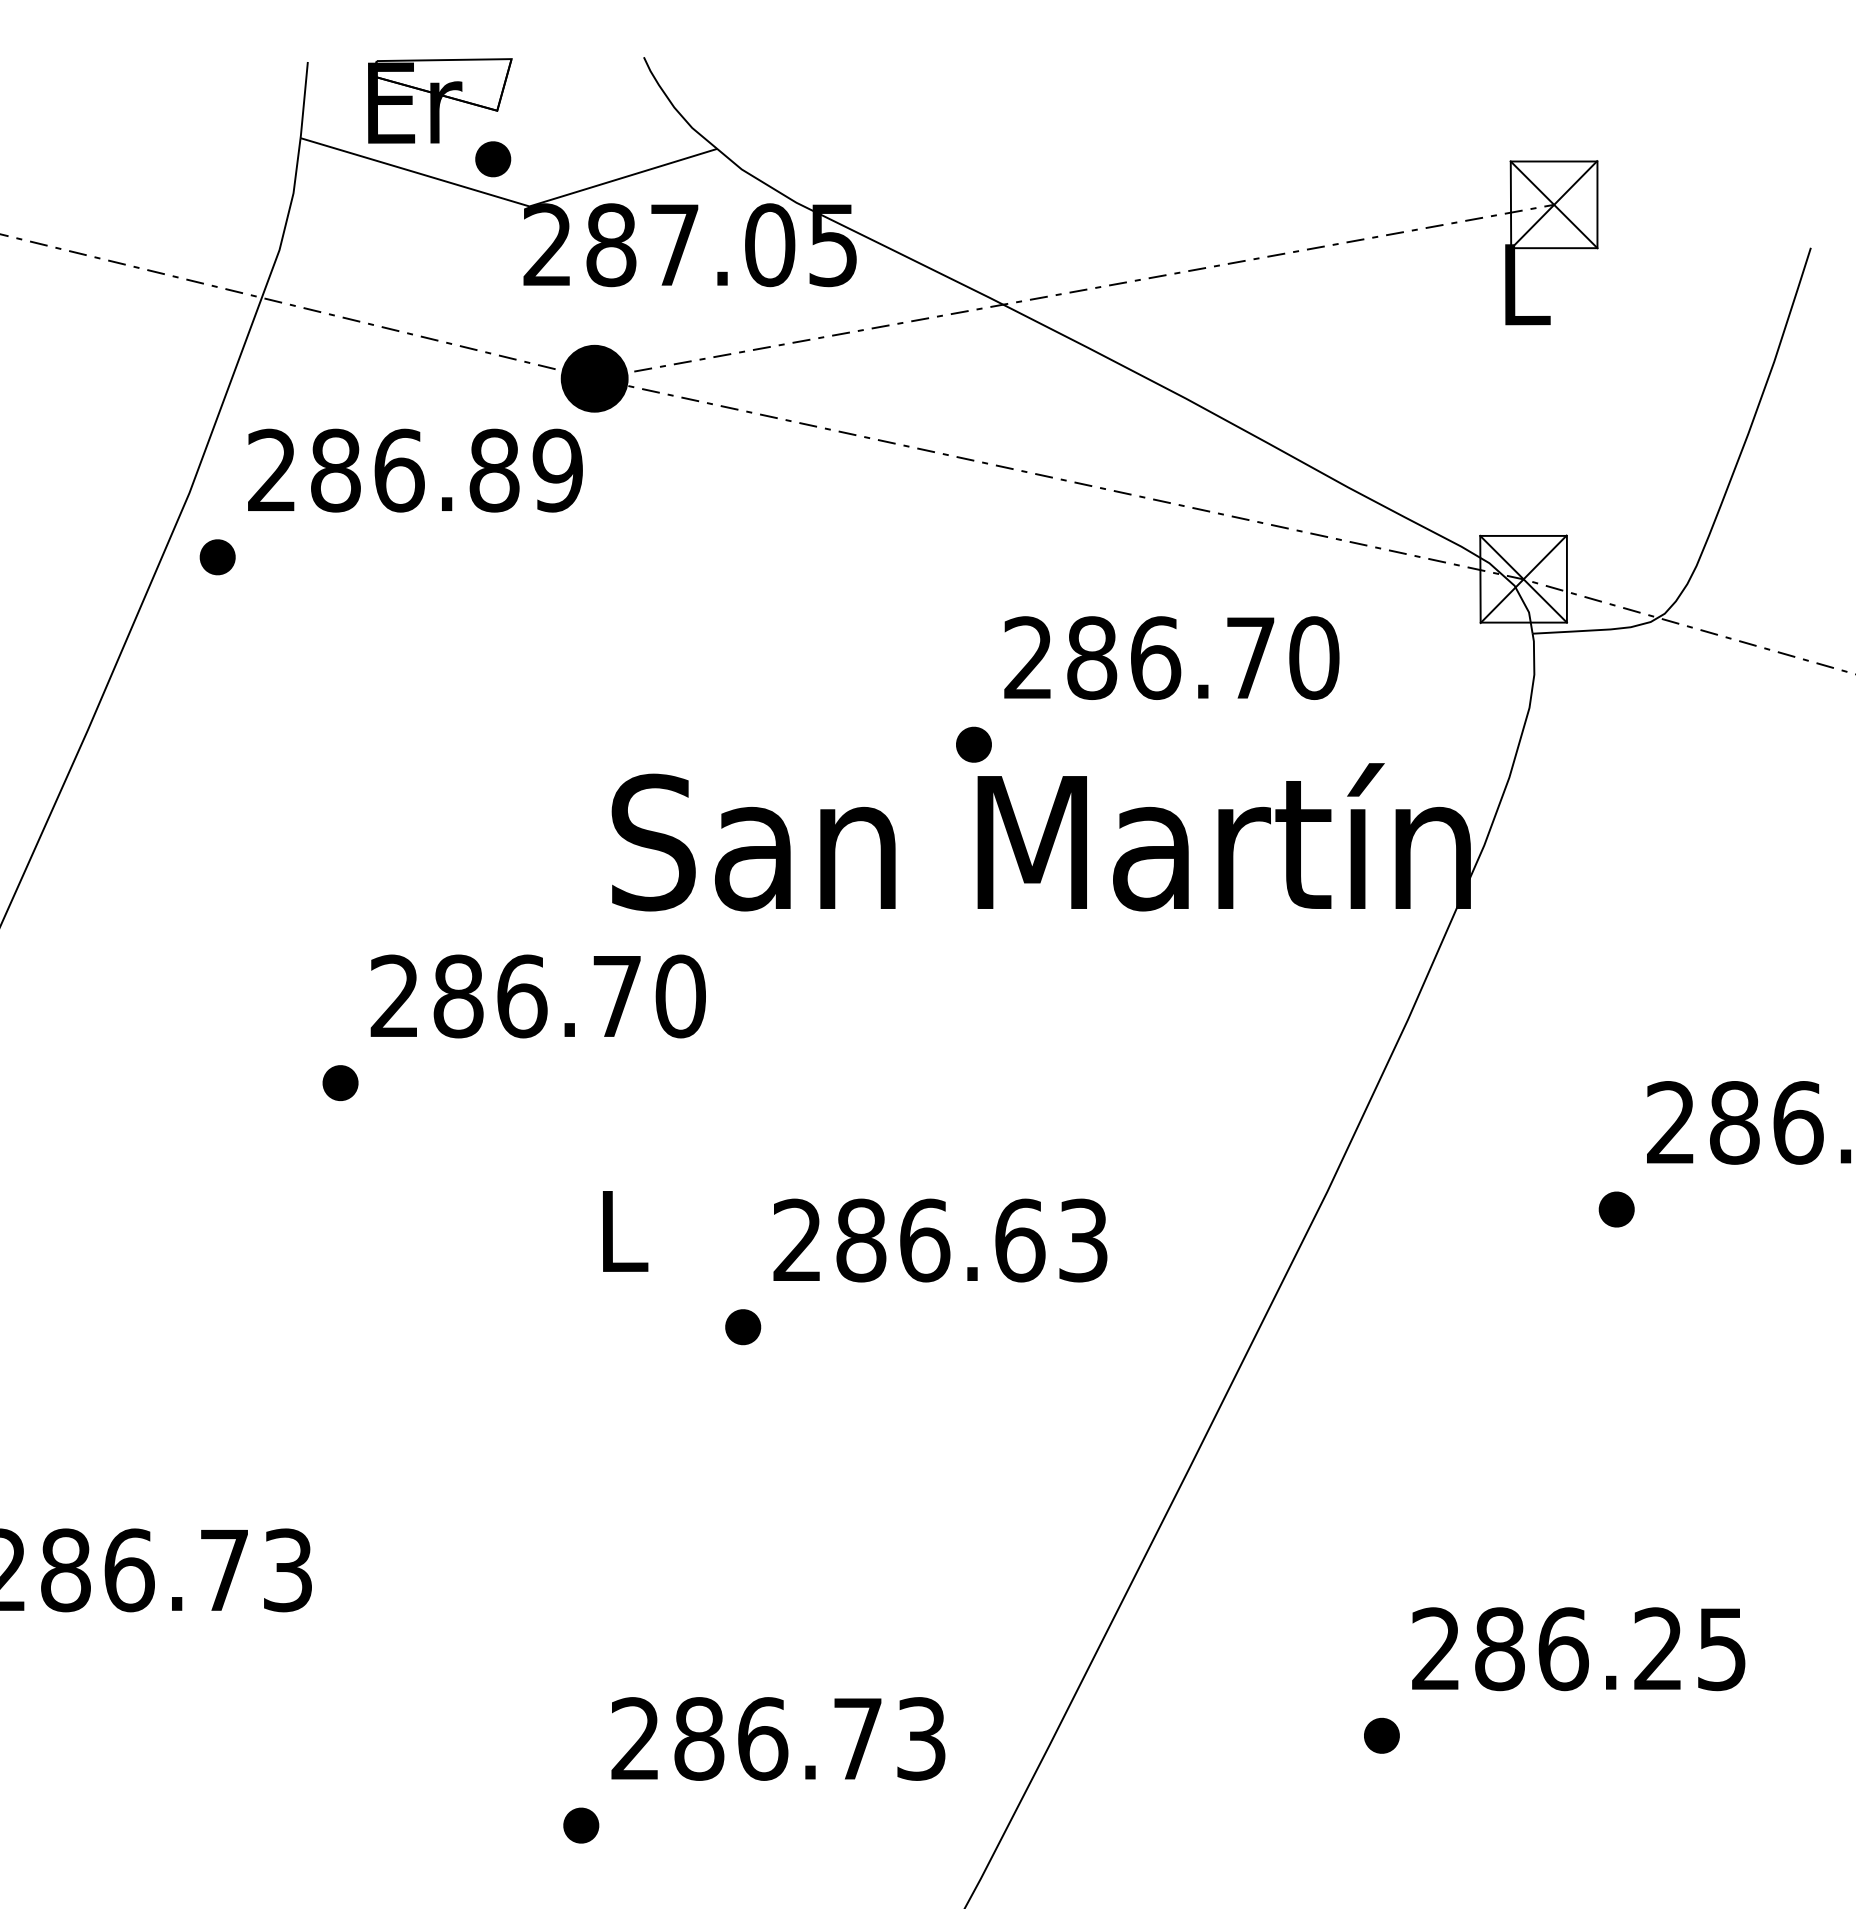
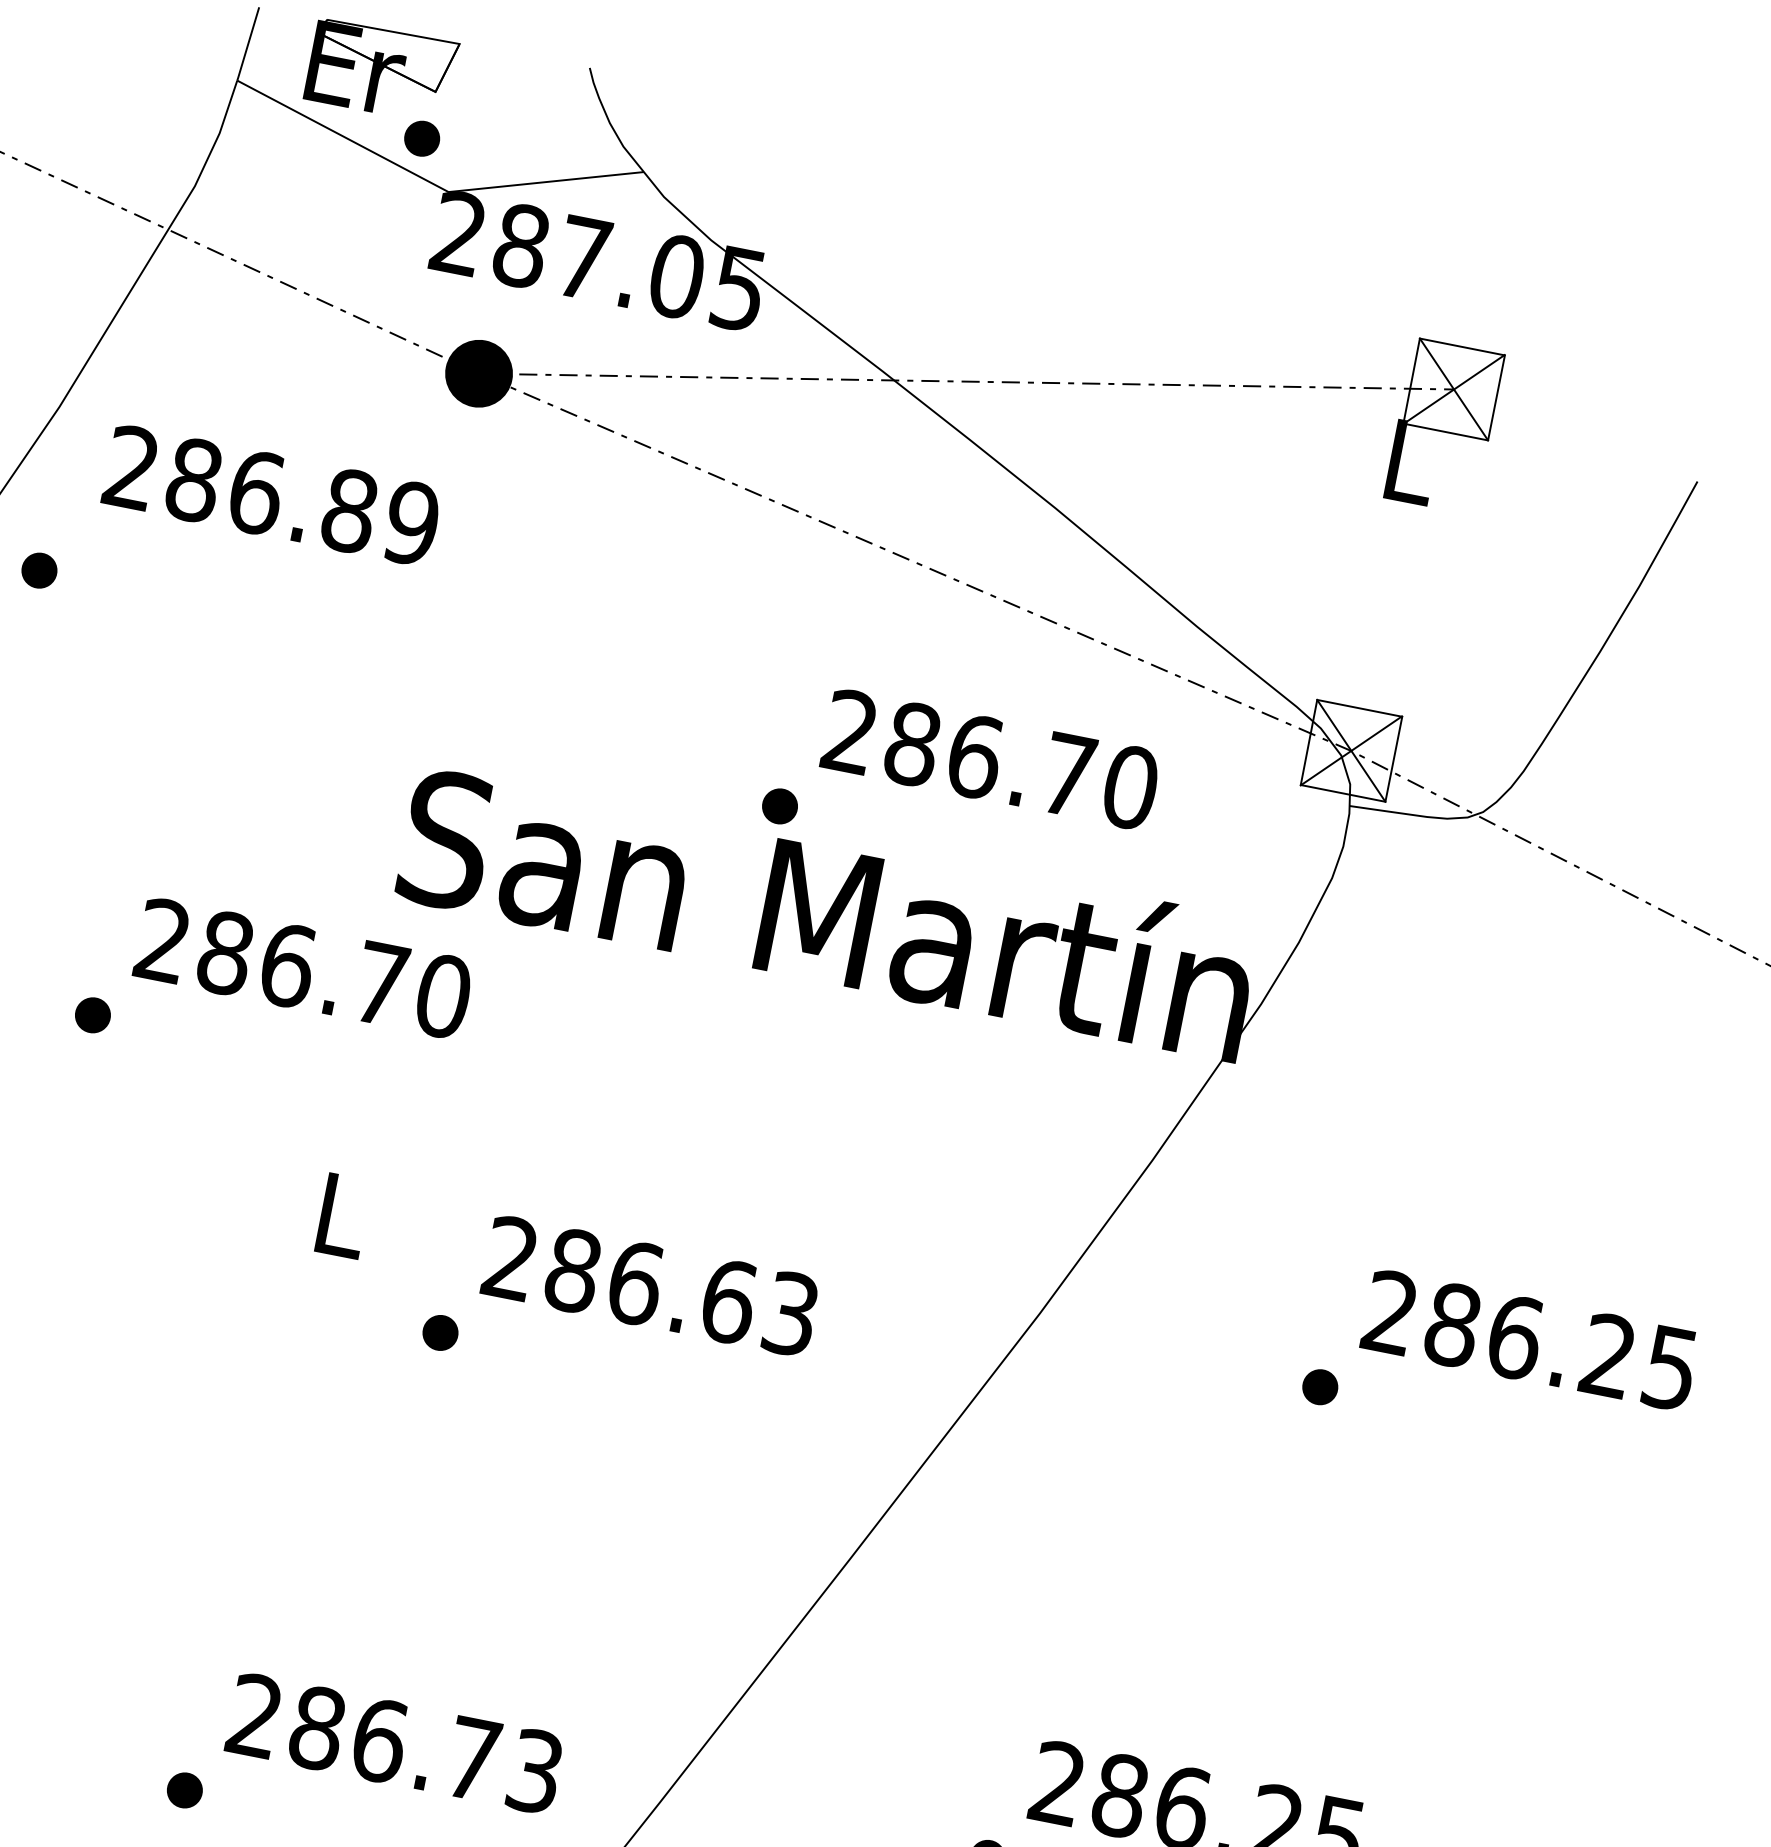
text: (415, 470) -> (272, 495), moved
part: (217, 557) -> (39, 570), moved

